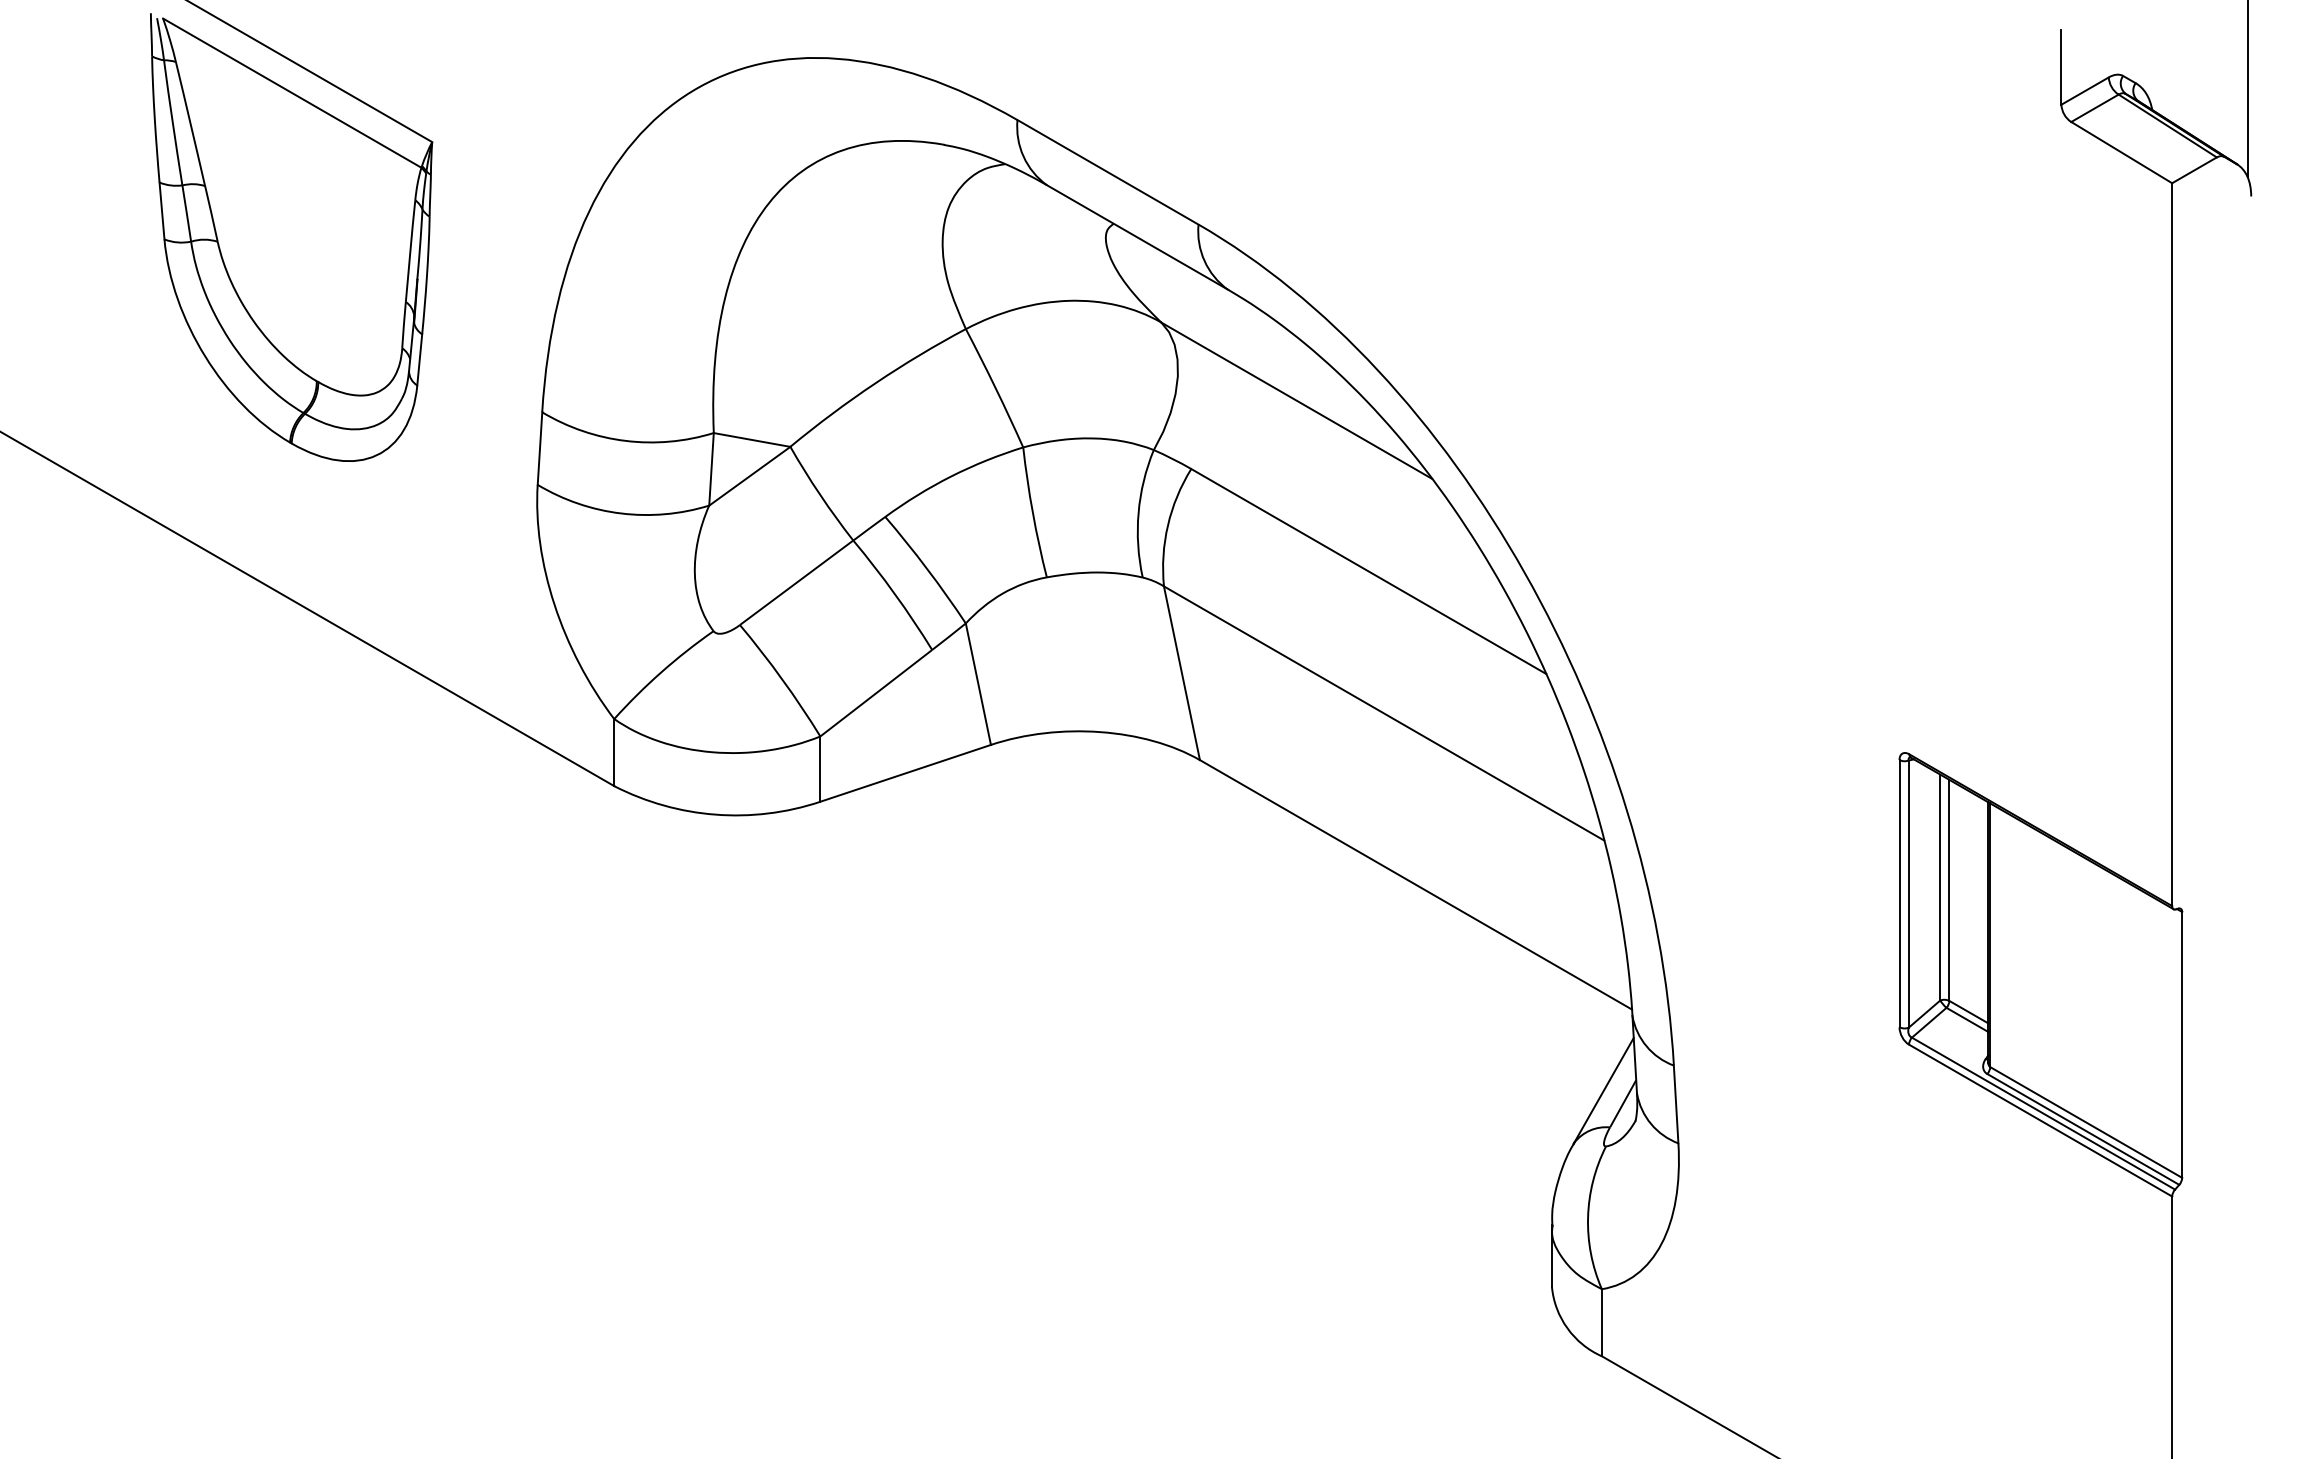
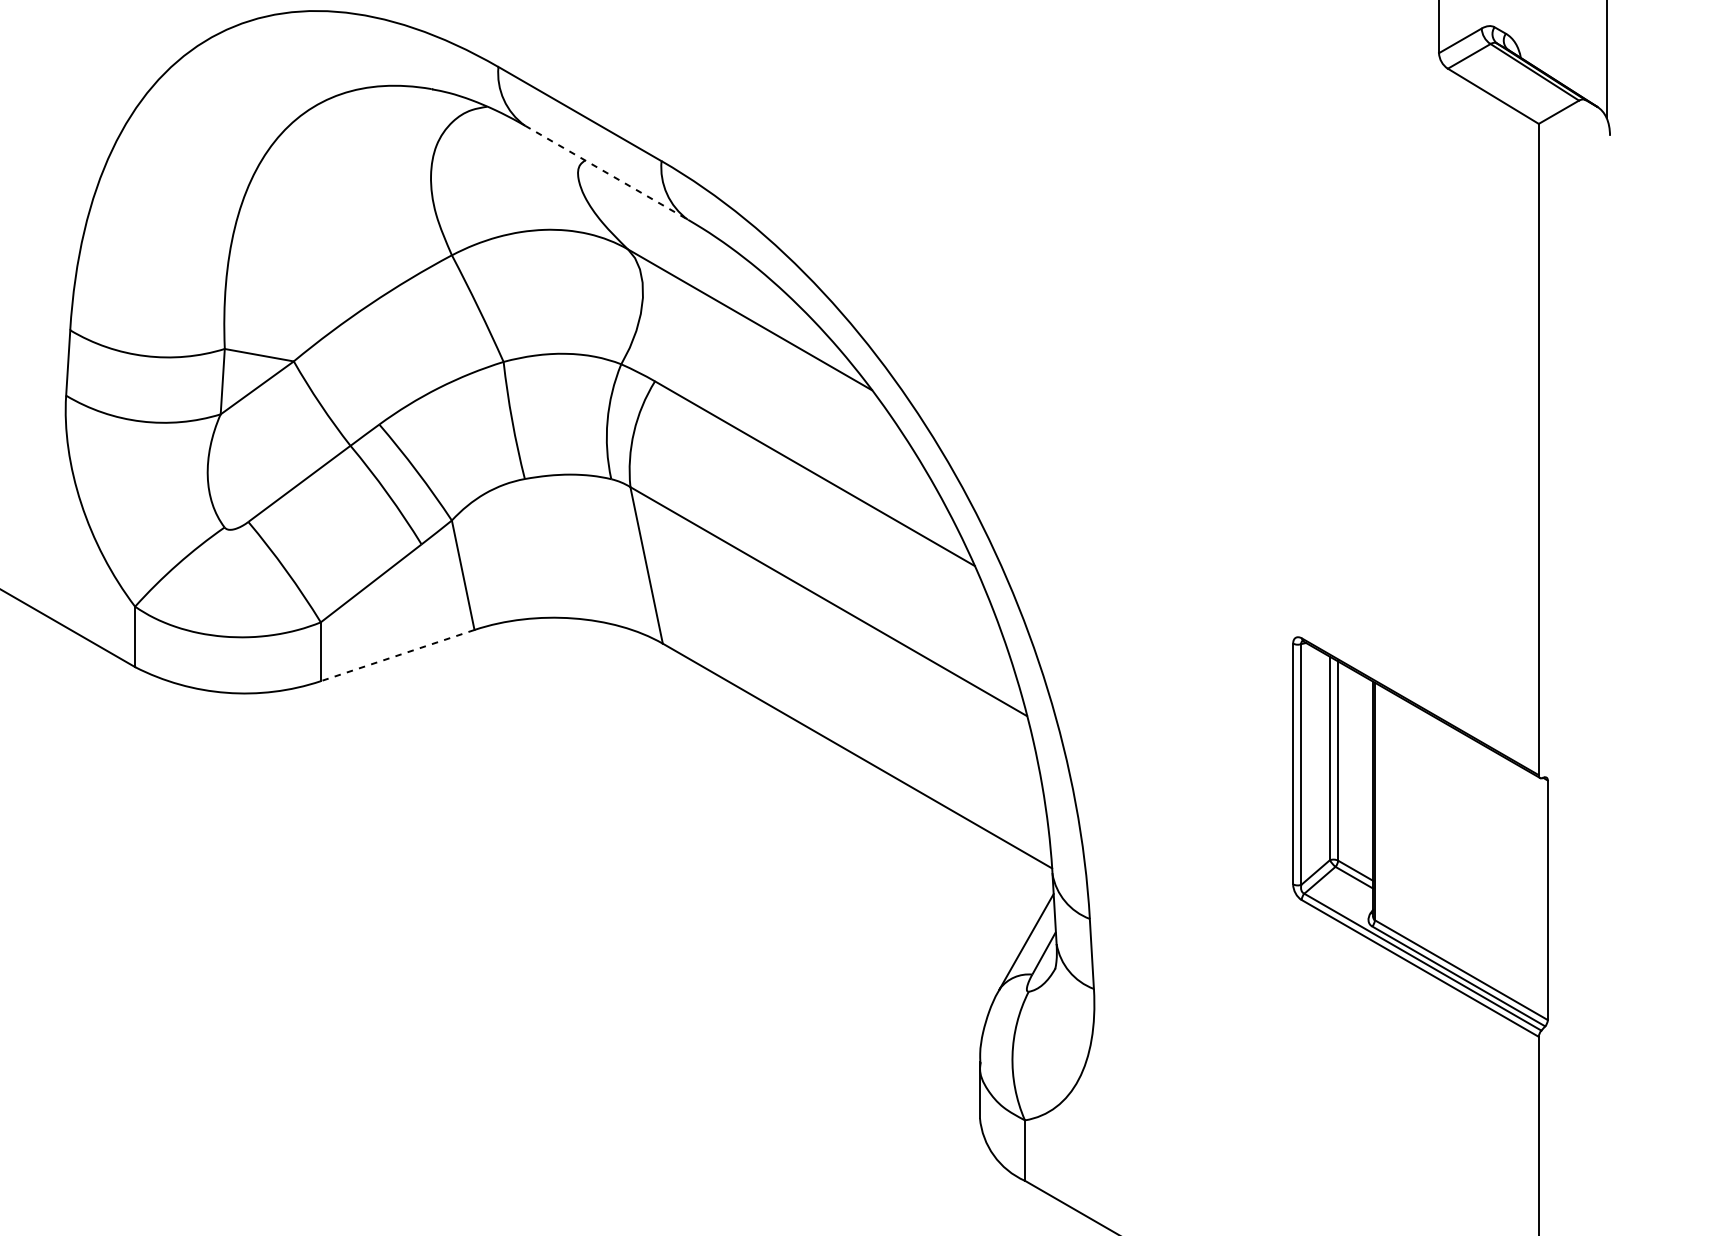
line: (1137, 237) -> (606, 172), solid -> dashed
line: (905, 773) -> (397, 655), solid -> dashed

